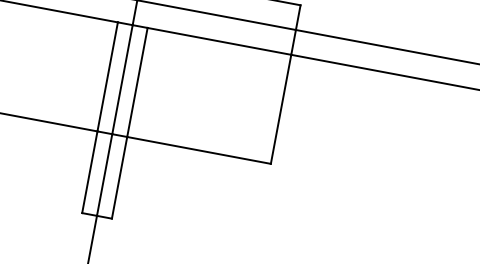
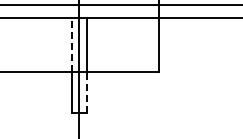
line: (108, 76) -> (72, 44), solid -> dashed
line: (119, 175) -> (86, 91), solid -> dashed

